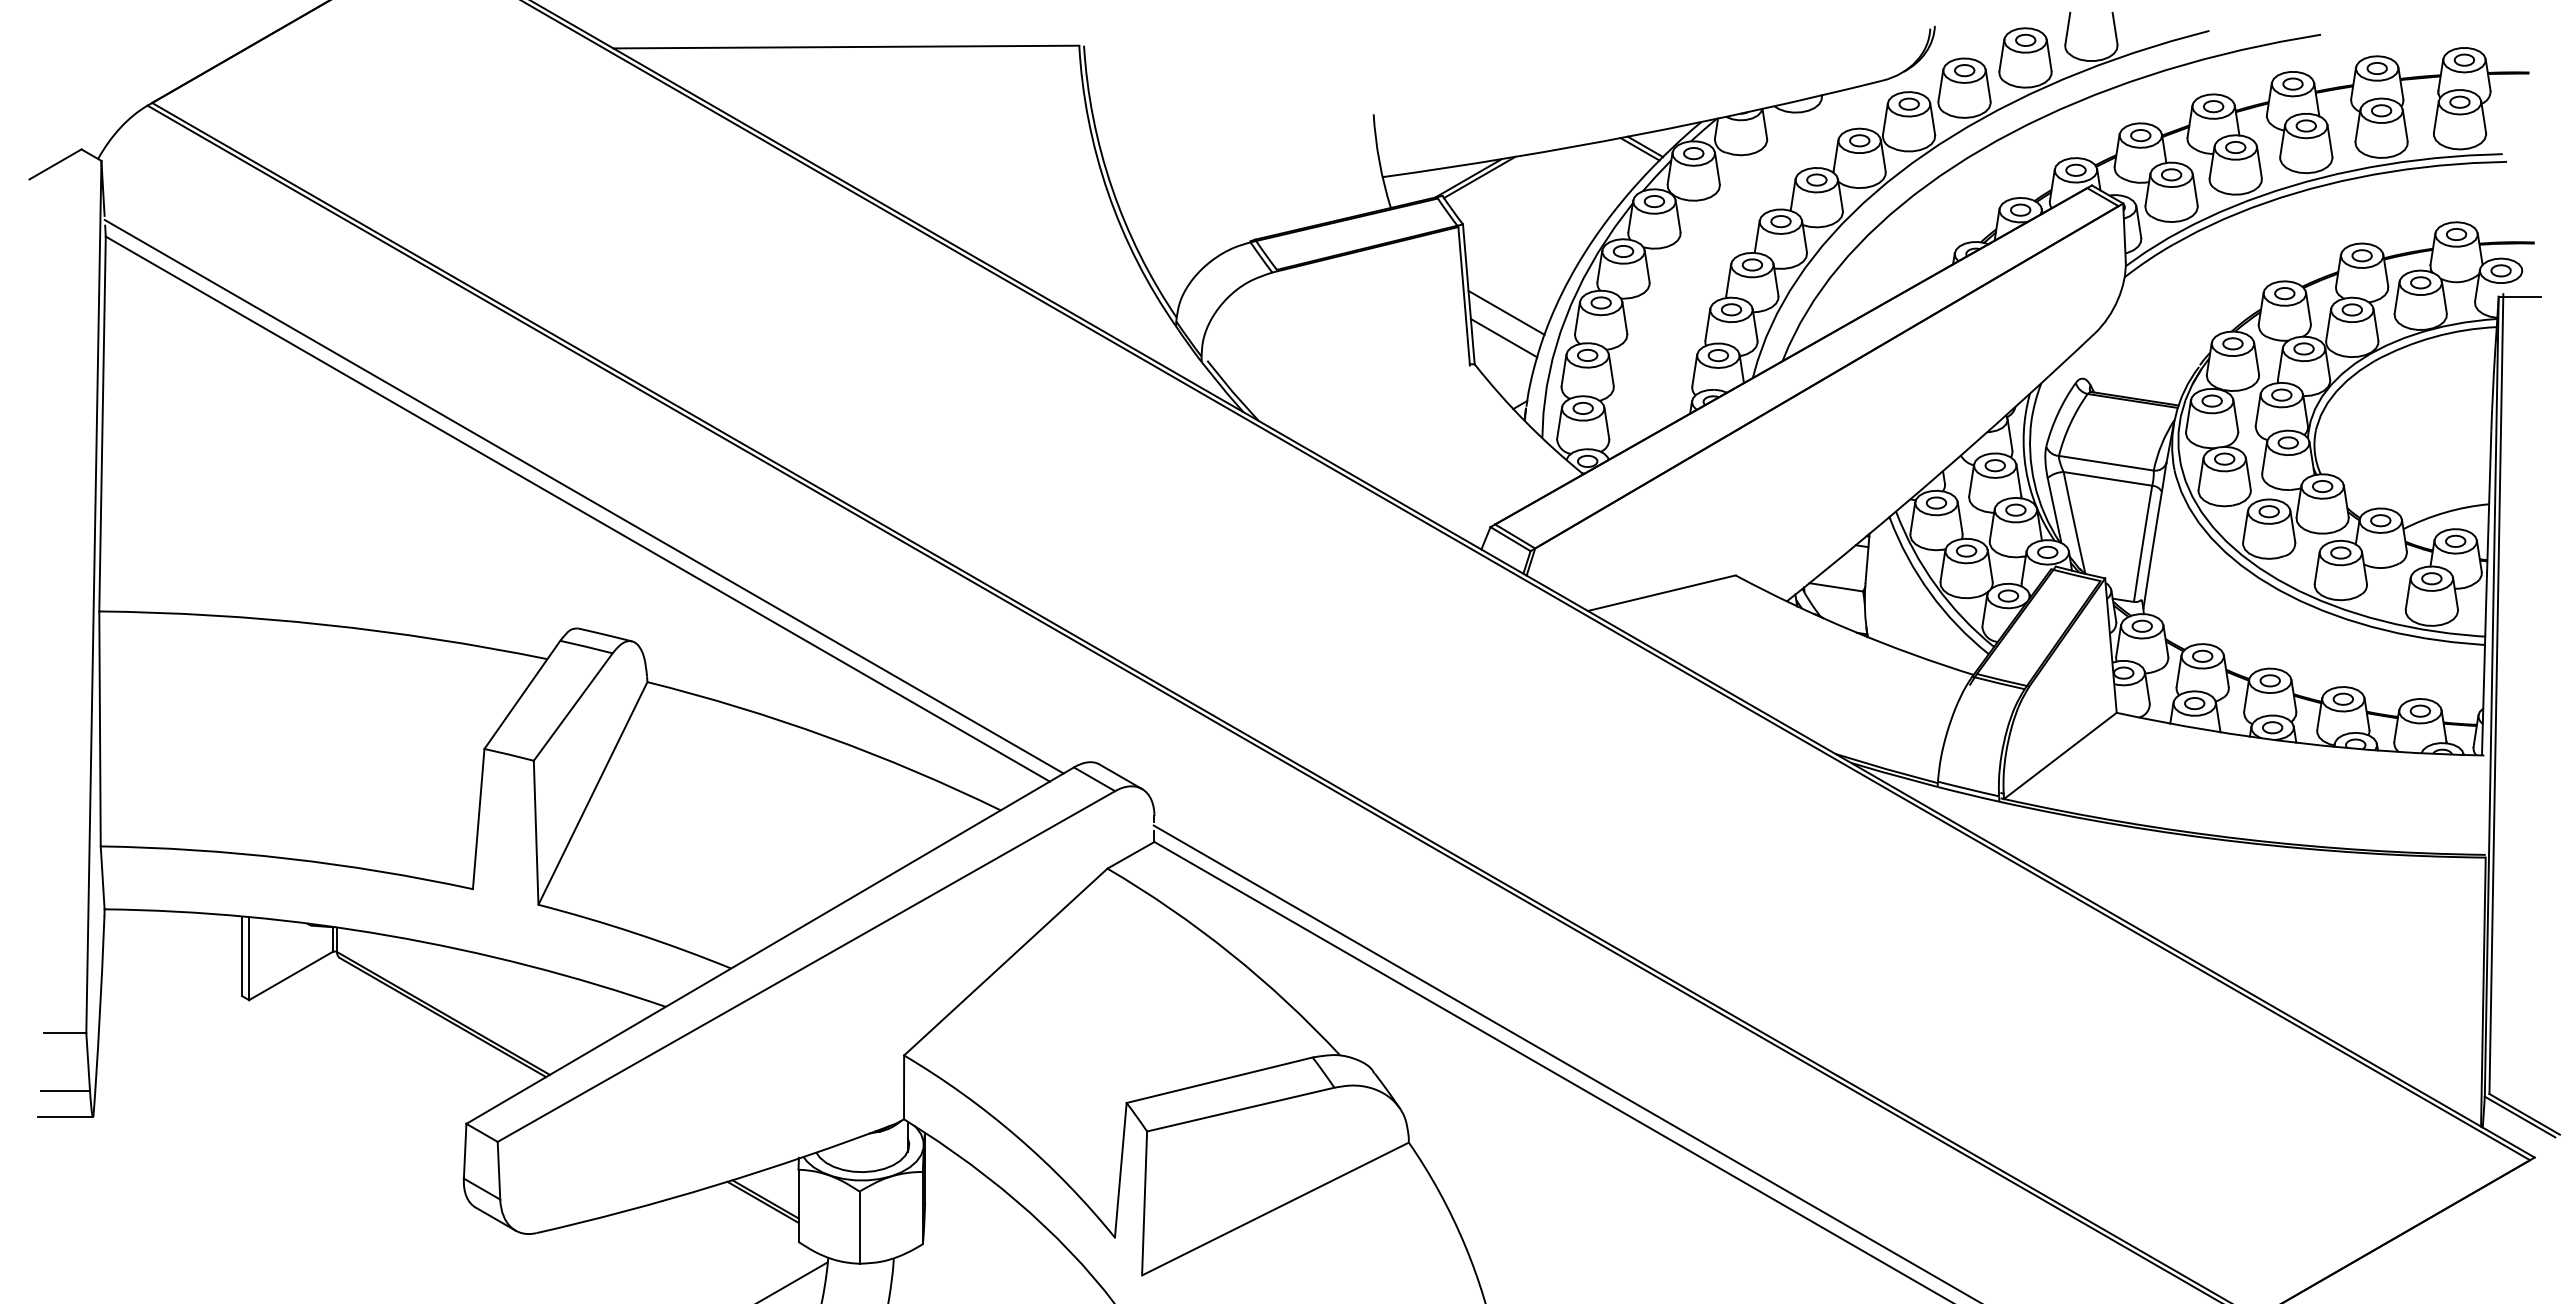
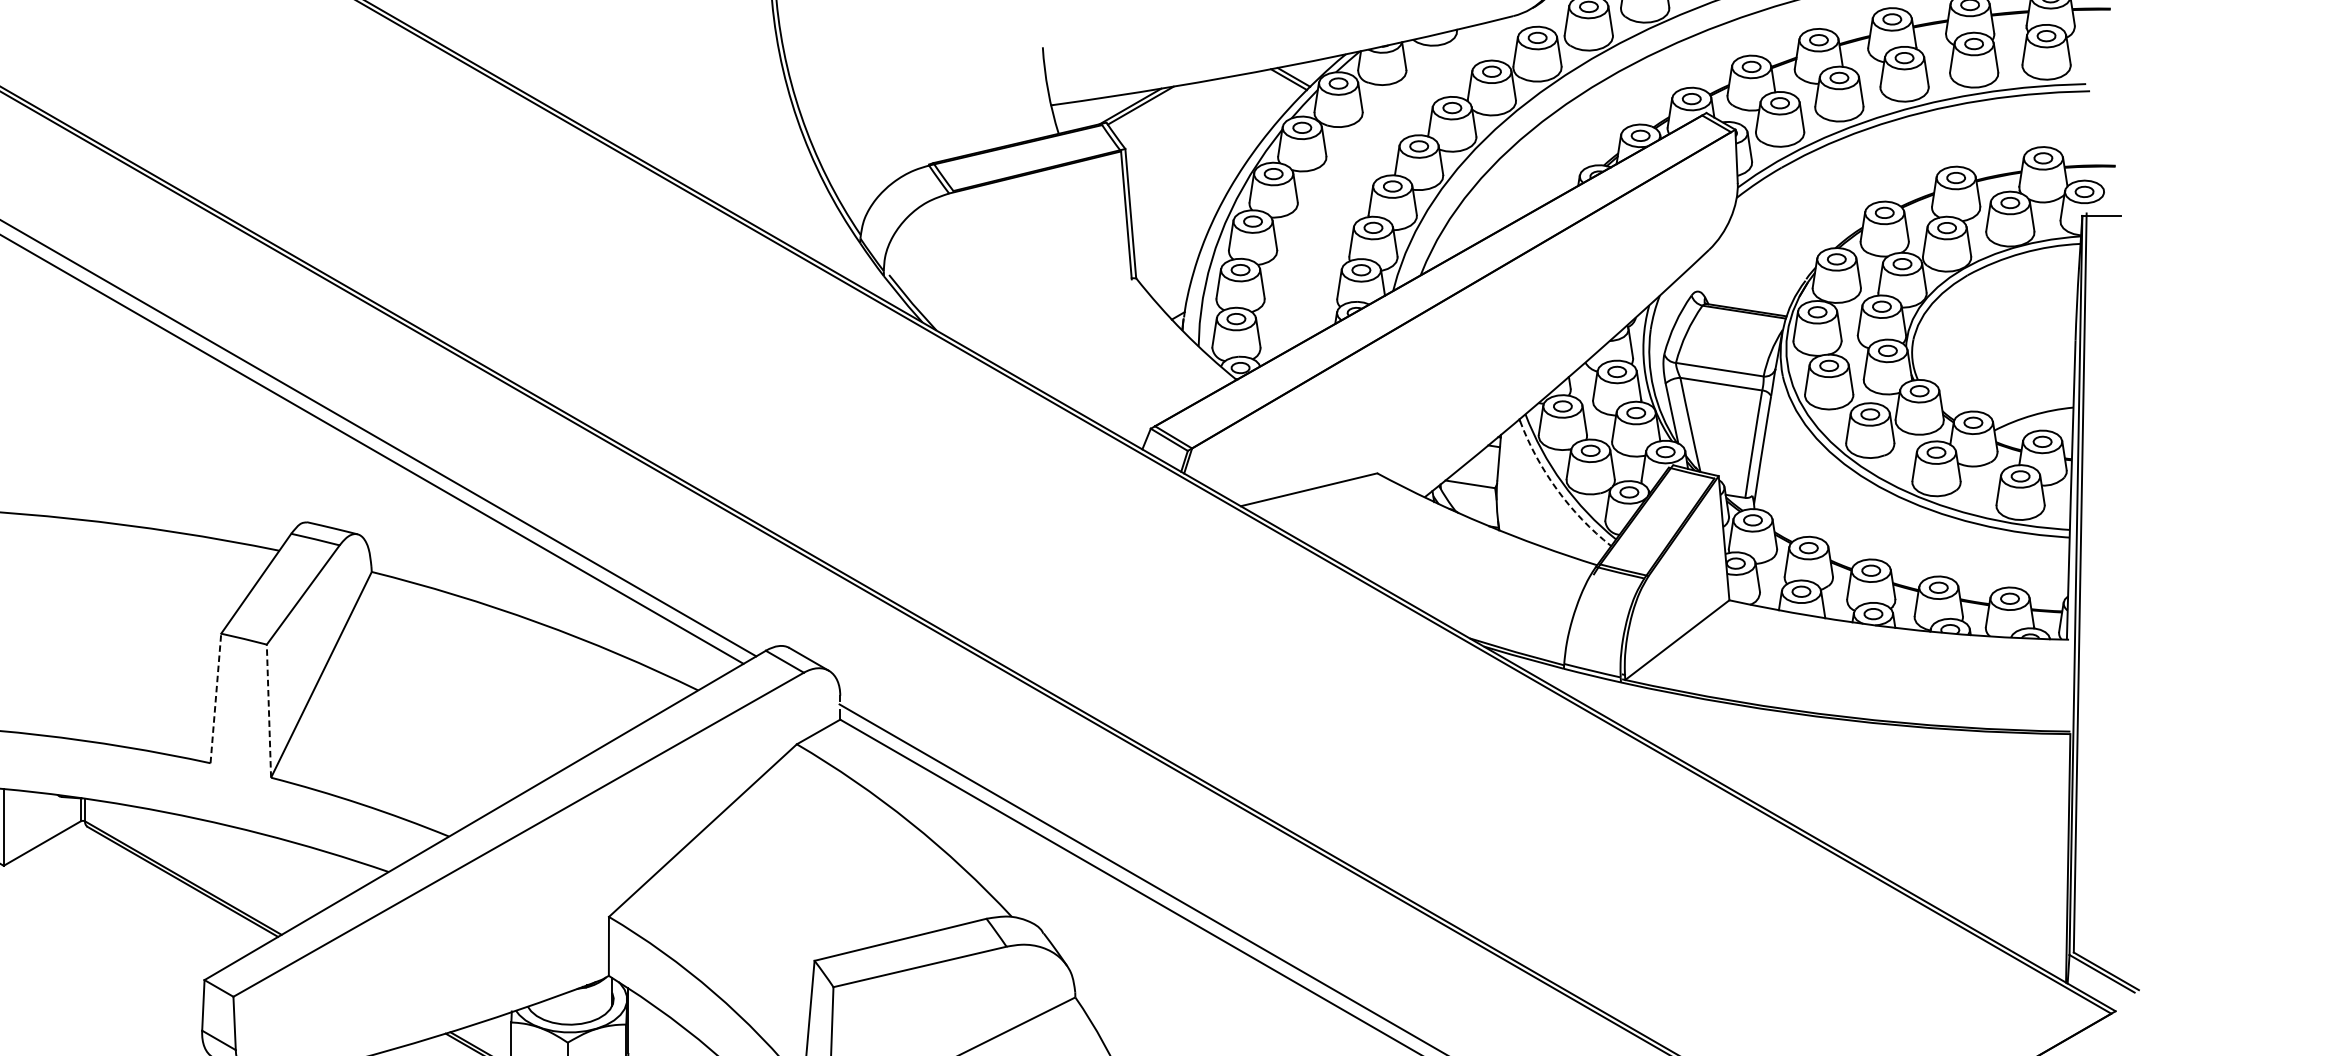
line: (1506, 312) -> (1165, 230), removed
line: (1503, 338) -> (1162, 254), removed
arc: (1930, 593) -> (1557, 490), solid -> dashed
line: (478, 818) -> (215, 697), solid -> dashed
line: (536, 832) -> (269, 710), solid -> dashed

